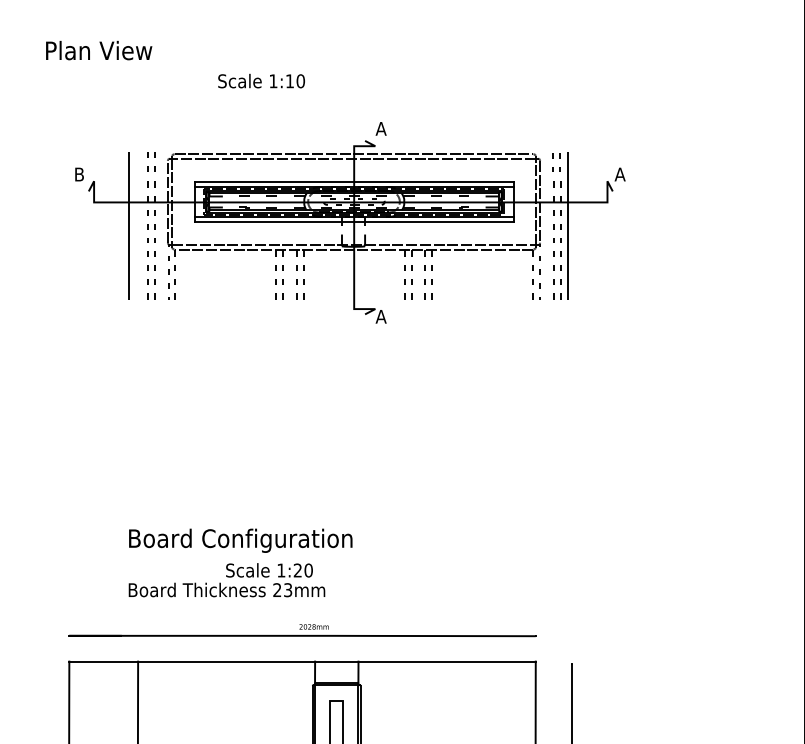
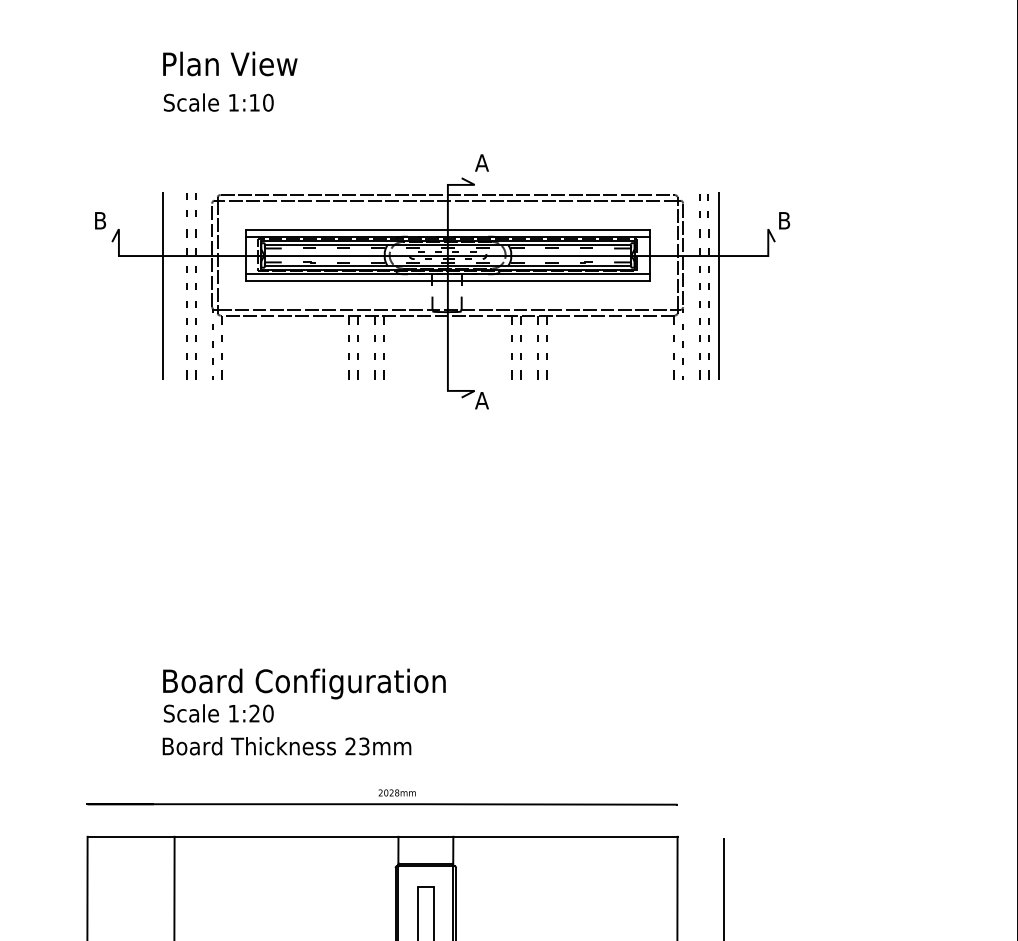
text: (99, 50) -> (230, 63), moved
text: (261, 81) -> (218, 102), moved
text: (620, 174) -> (784, 220), A -> B
text: (269, 570) -> (218, 713), moved

